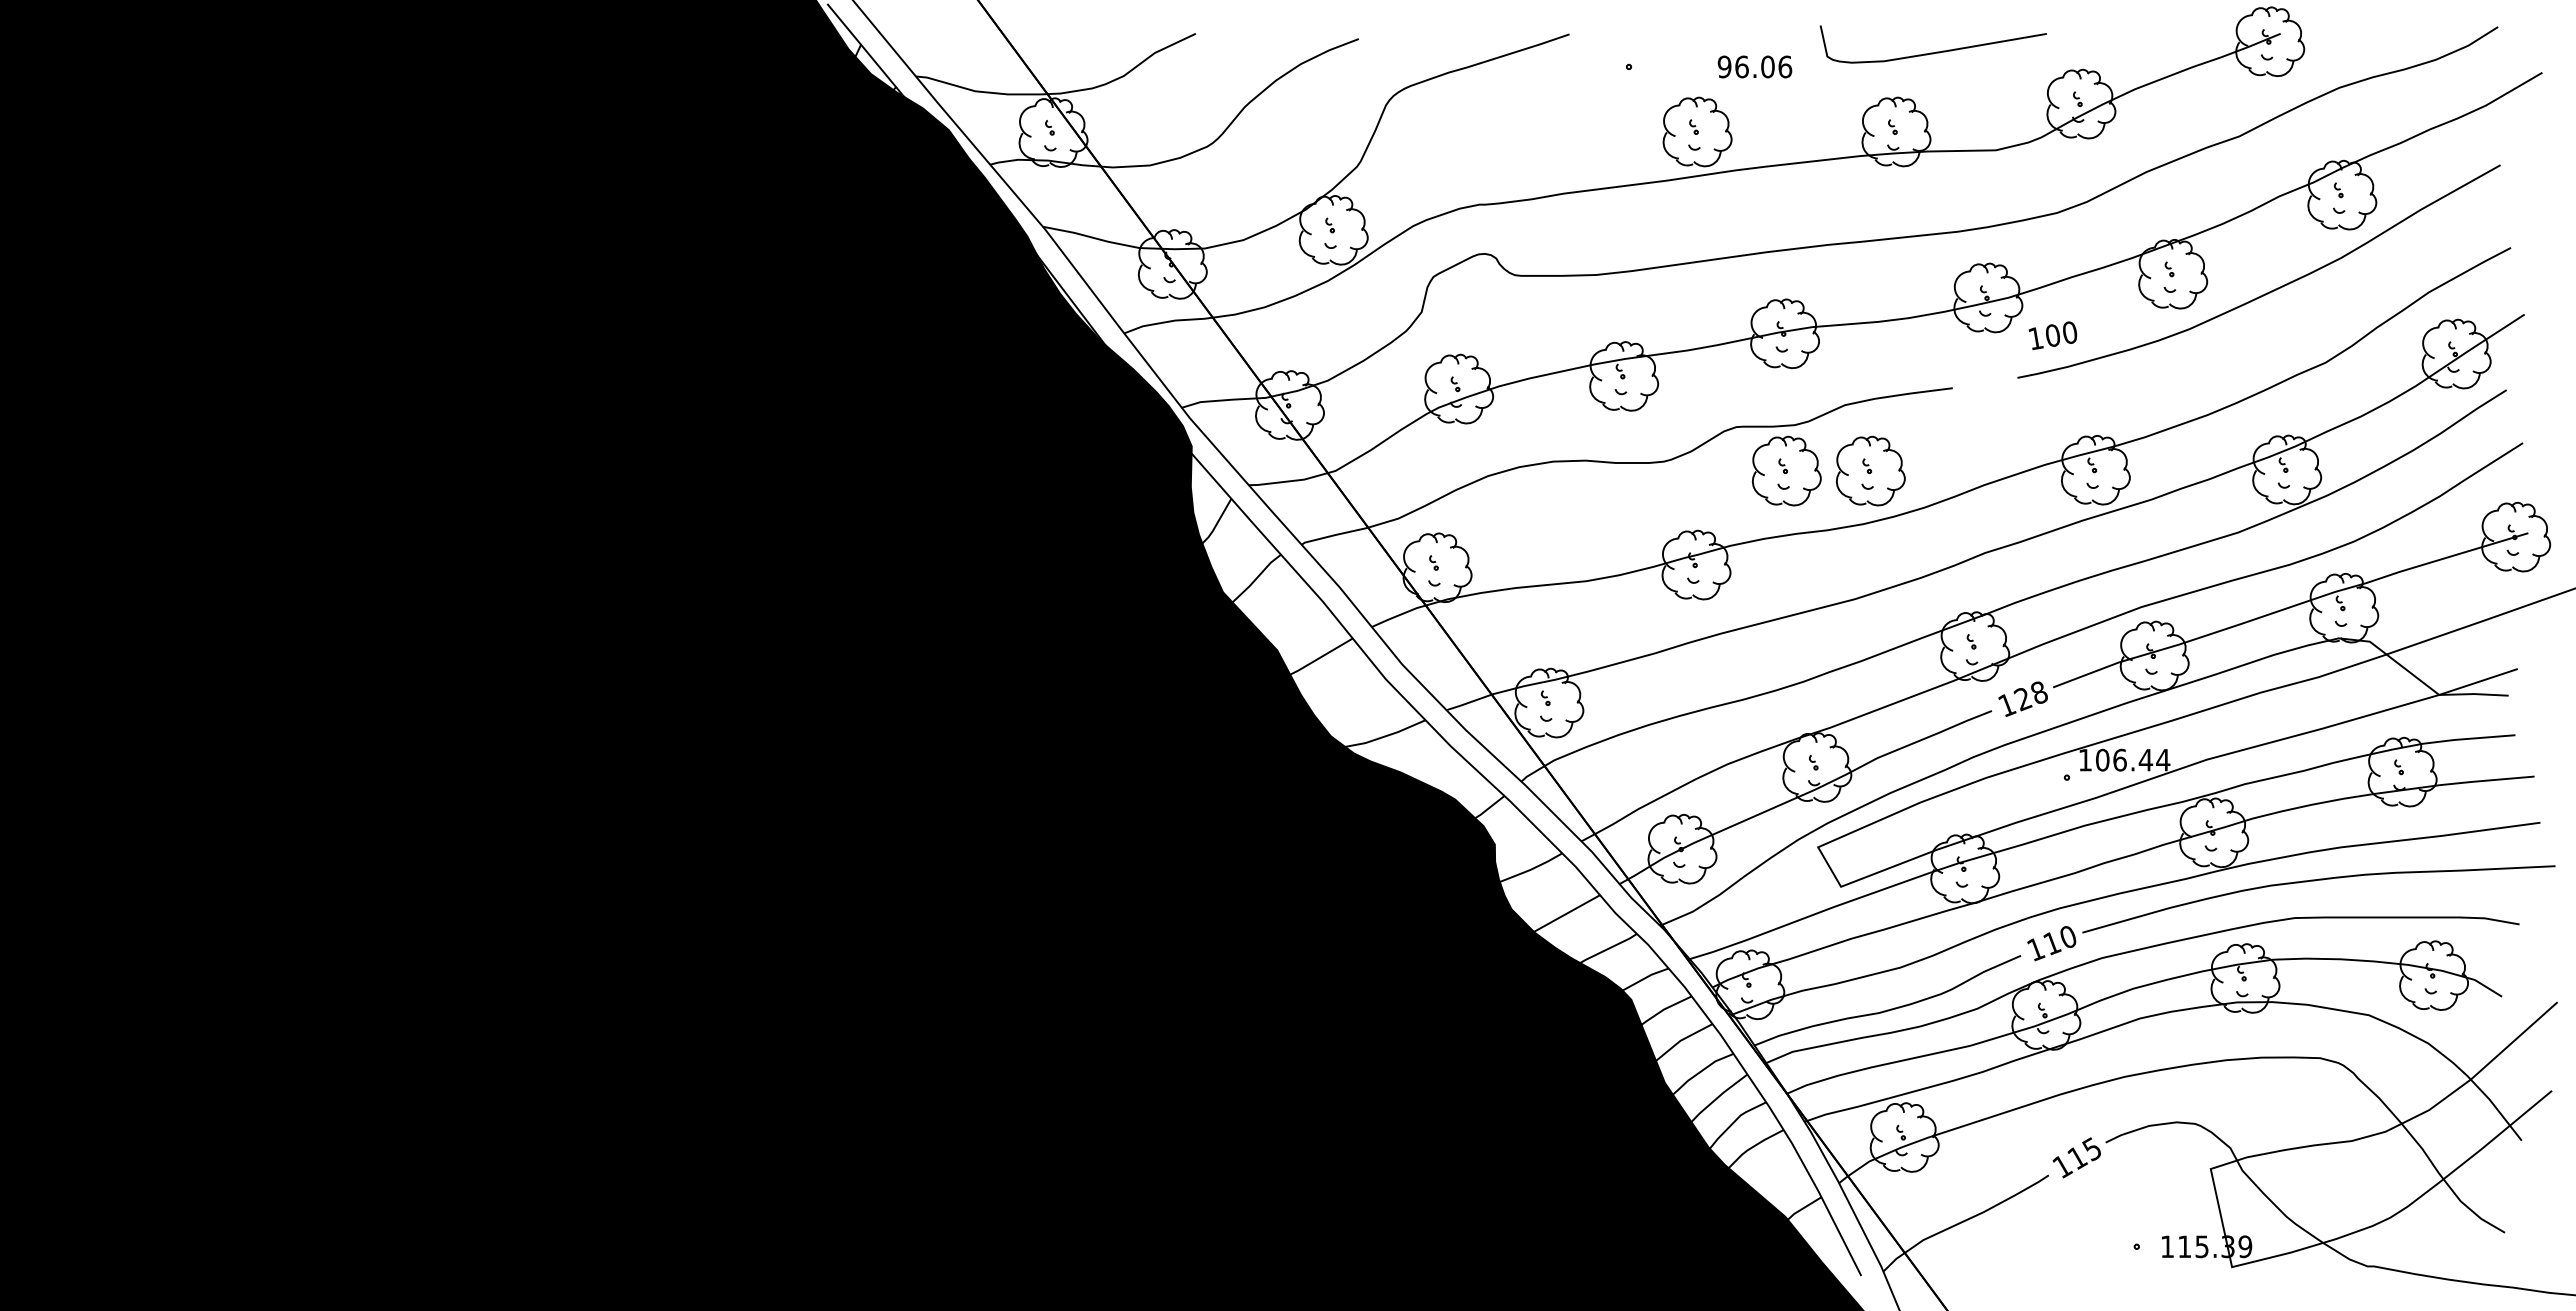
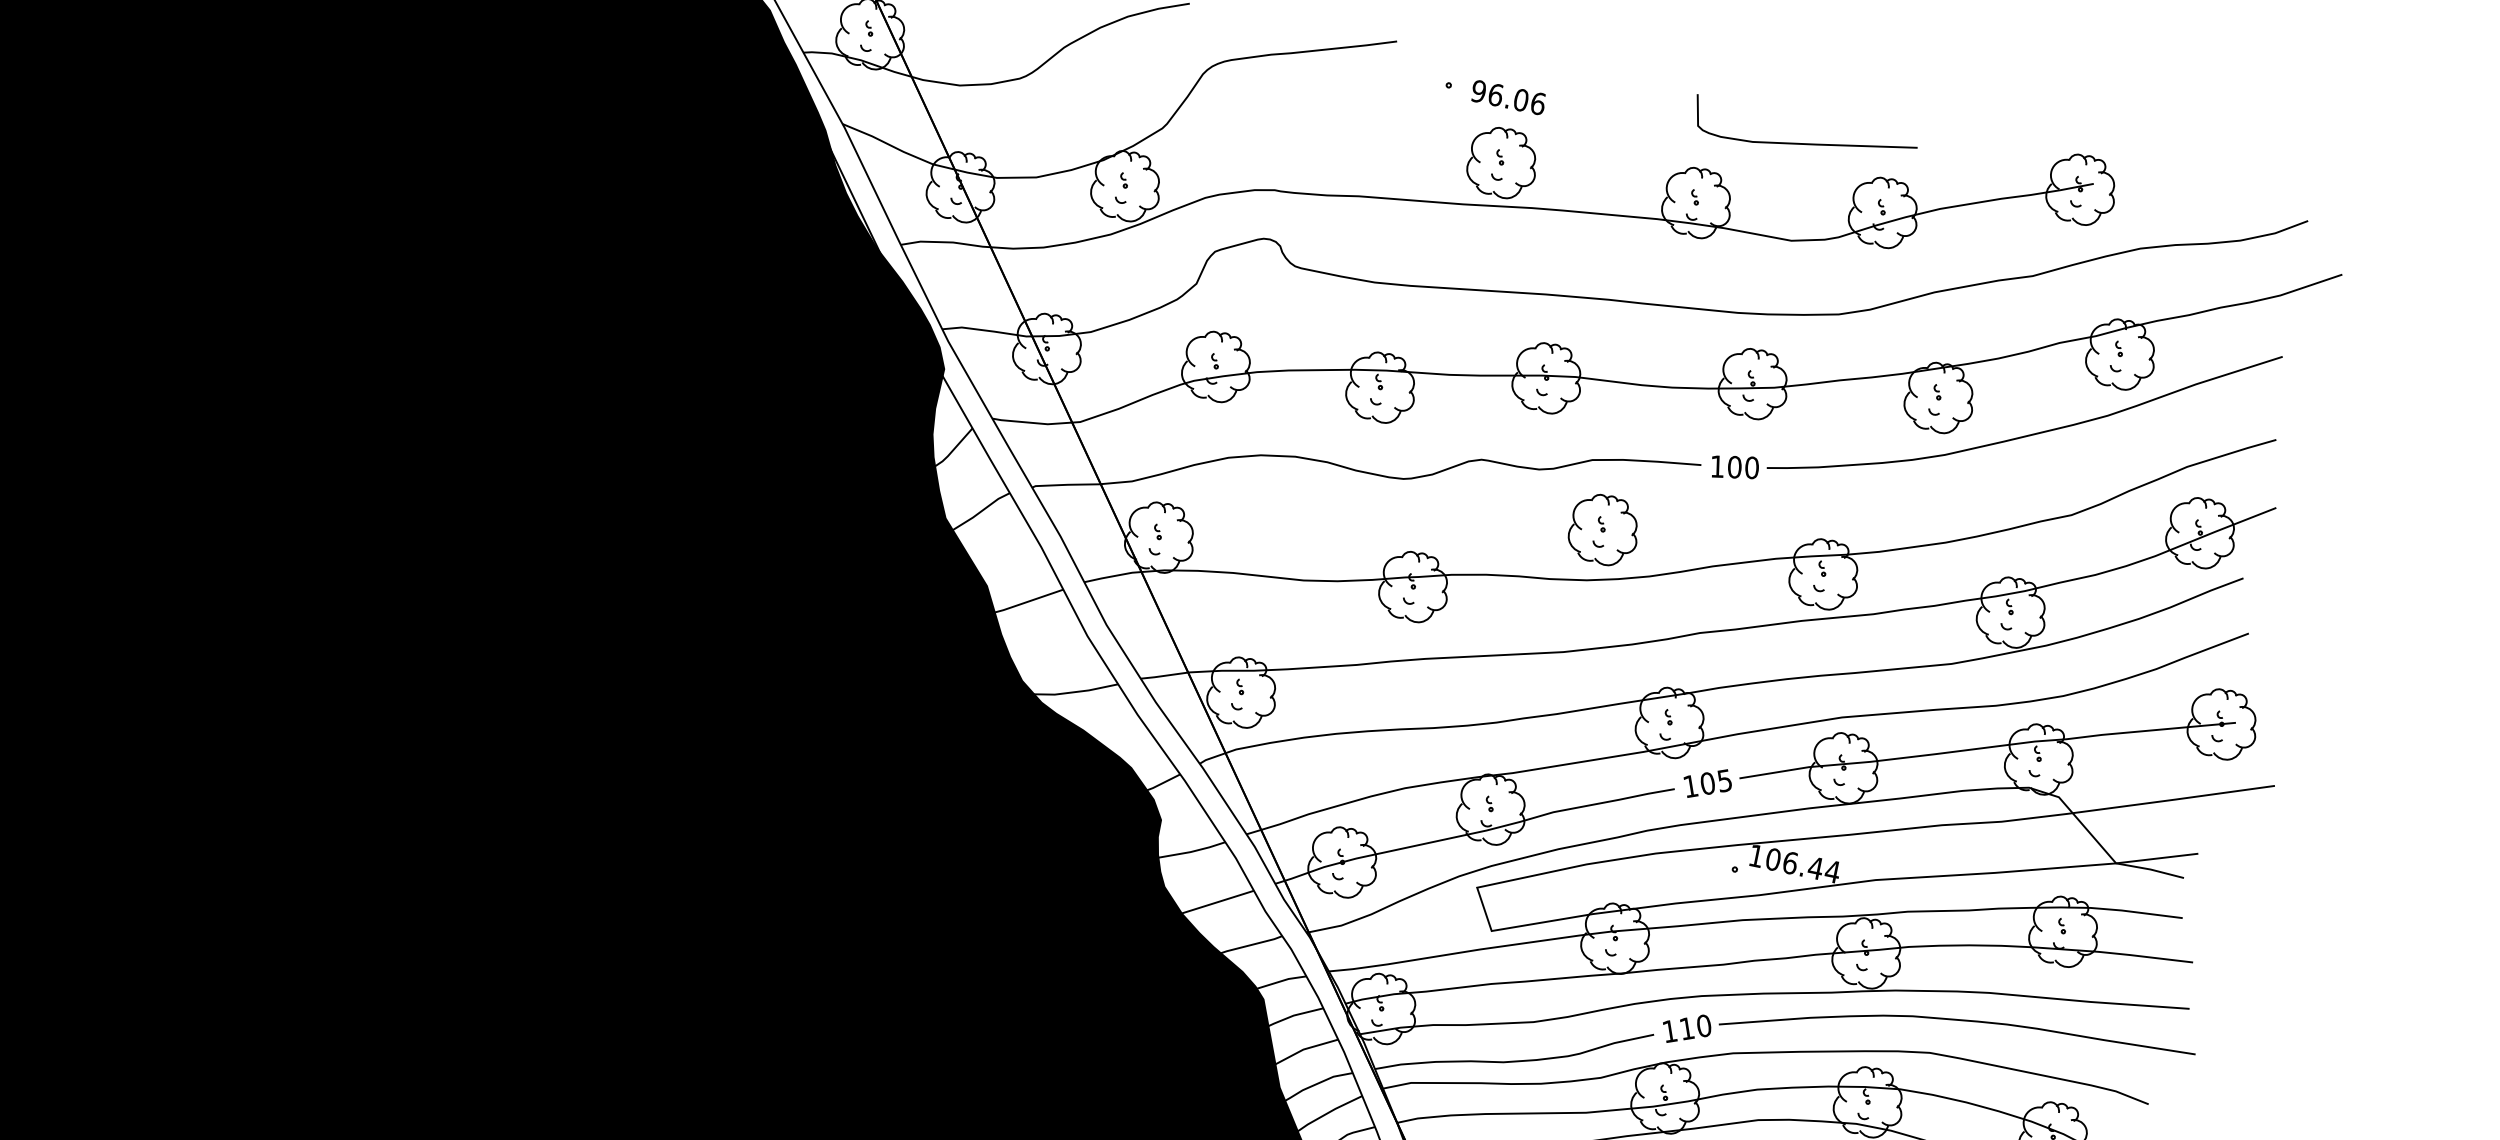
curve: (1932, 52) -> (1801, 143), moved
text: (1754, 66) -> (1508, 97), moved
text: (2052, 335) -> (1734, 467), moved
part: (1786, 470) -> (1521, 512), removed
text: (2030, 695) -> (1715, 781), 128 -> 105

